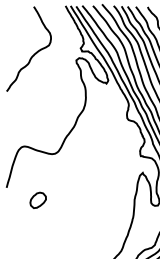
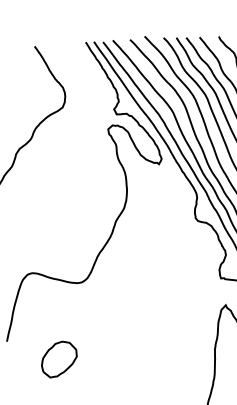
part: (37, 199) -> (57, 357), size x1.4

